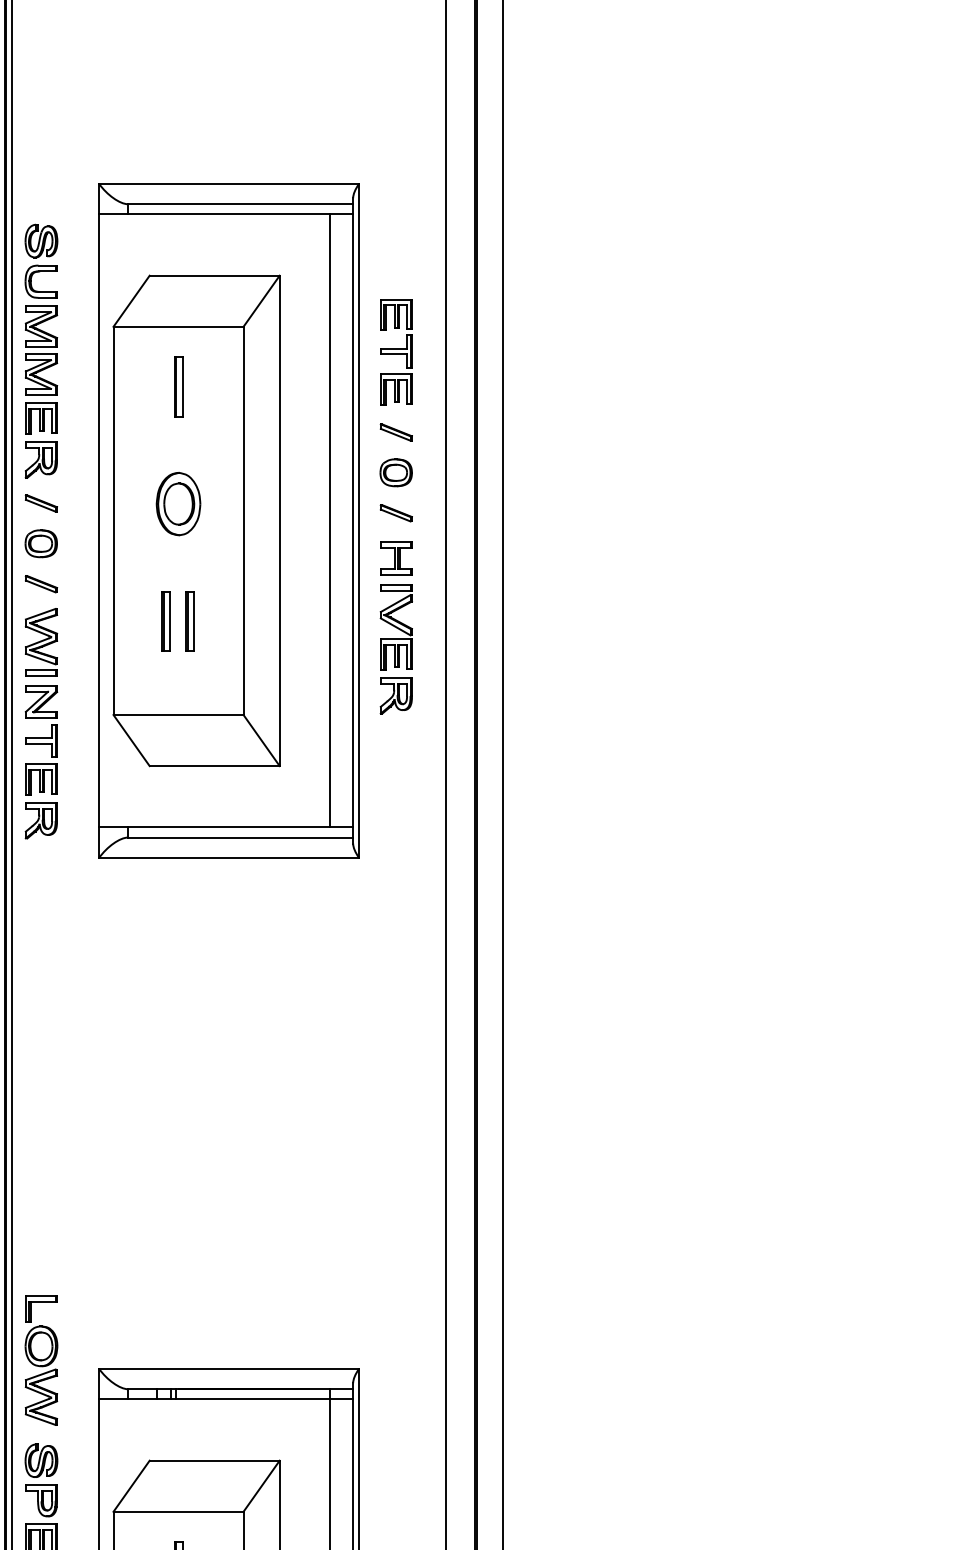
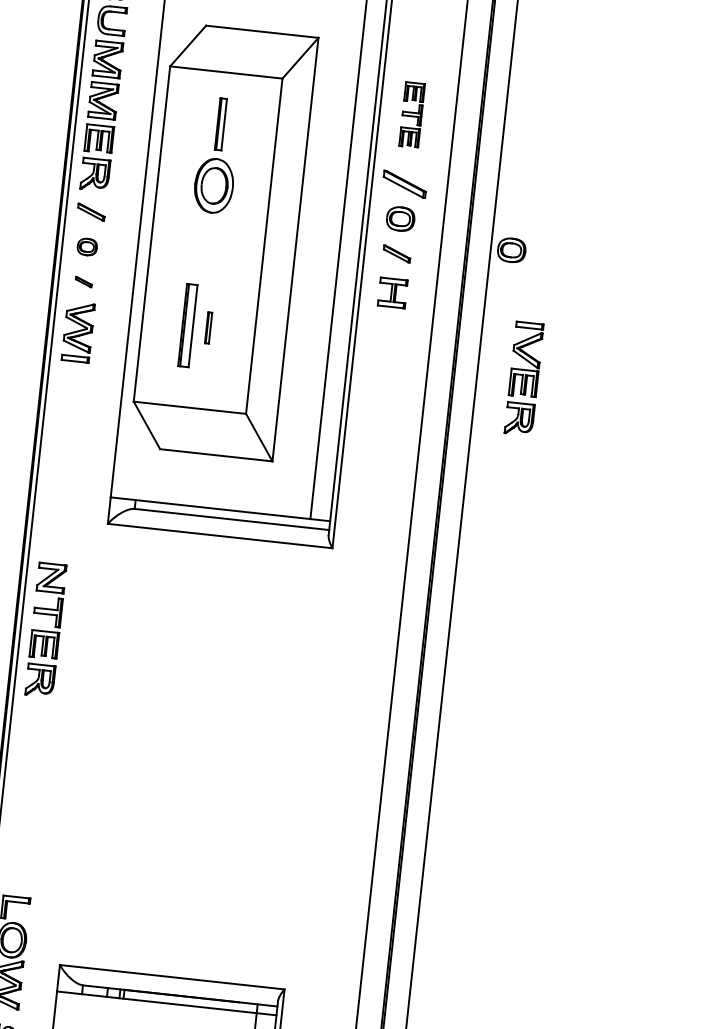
part: (396, 352) -> (412, 115), size x0.7
part: (395, 432) -> (403, 184), size x1.6
part: (526, 494) -> (511, 249), added
part: (178, 504) -> (213, 186), moved
part: (40, 543) -> (86, 246), size x0.7
part: (41, 584) -> (83, 282), size x0.6
part: (165, 621) -> (187, 325), size x1.6
part: (189, 621) -> (208, 328), size x0.6
part: (395, 649) -> (523, 378), moved
part: (41, 762) -> (45, 630), moved

